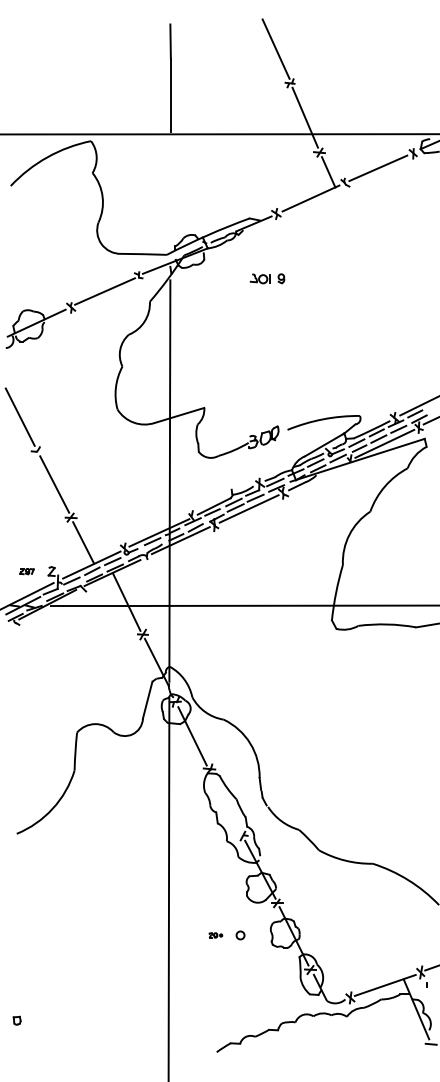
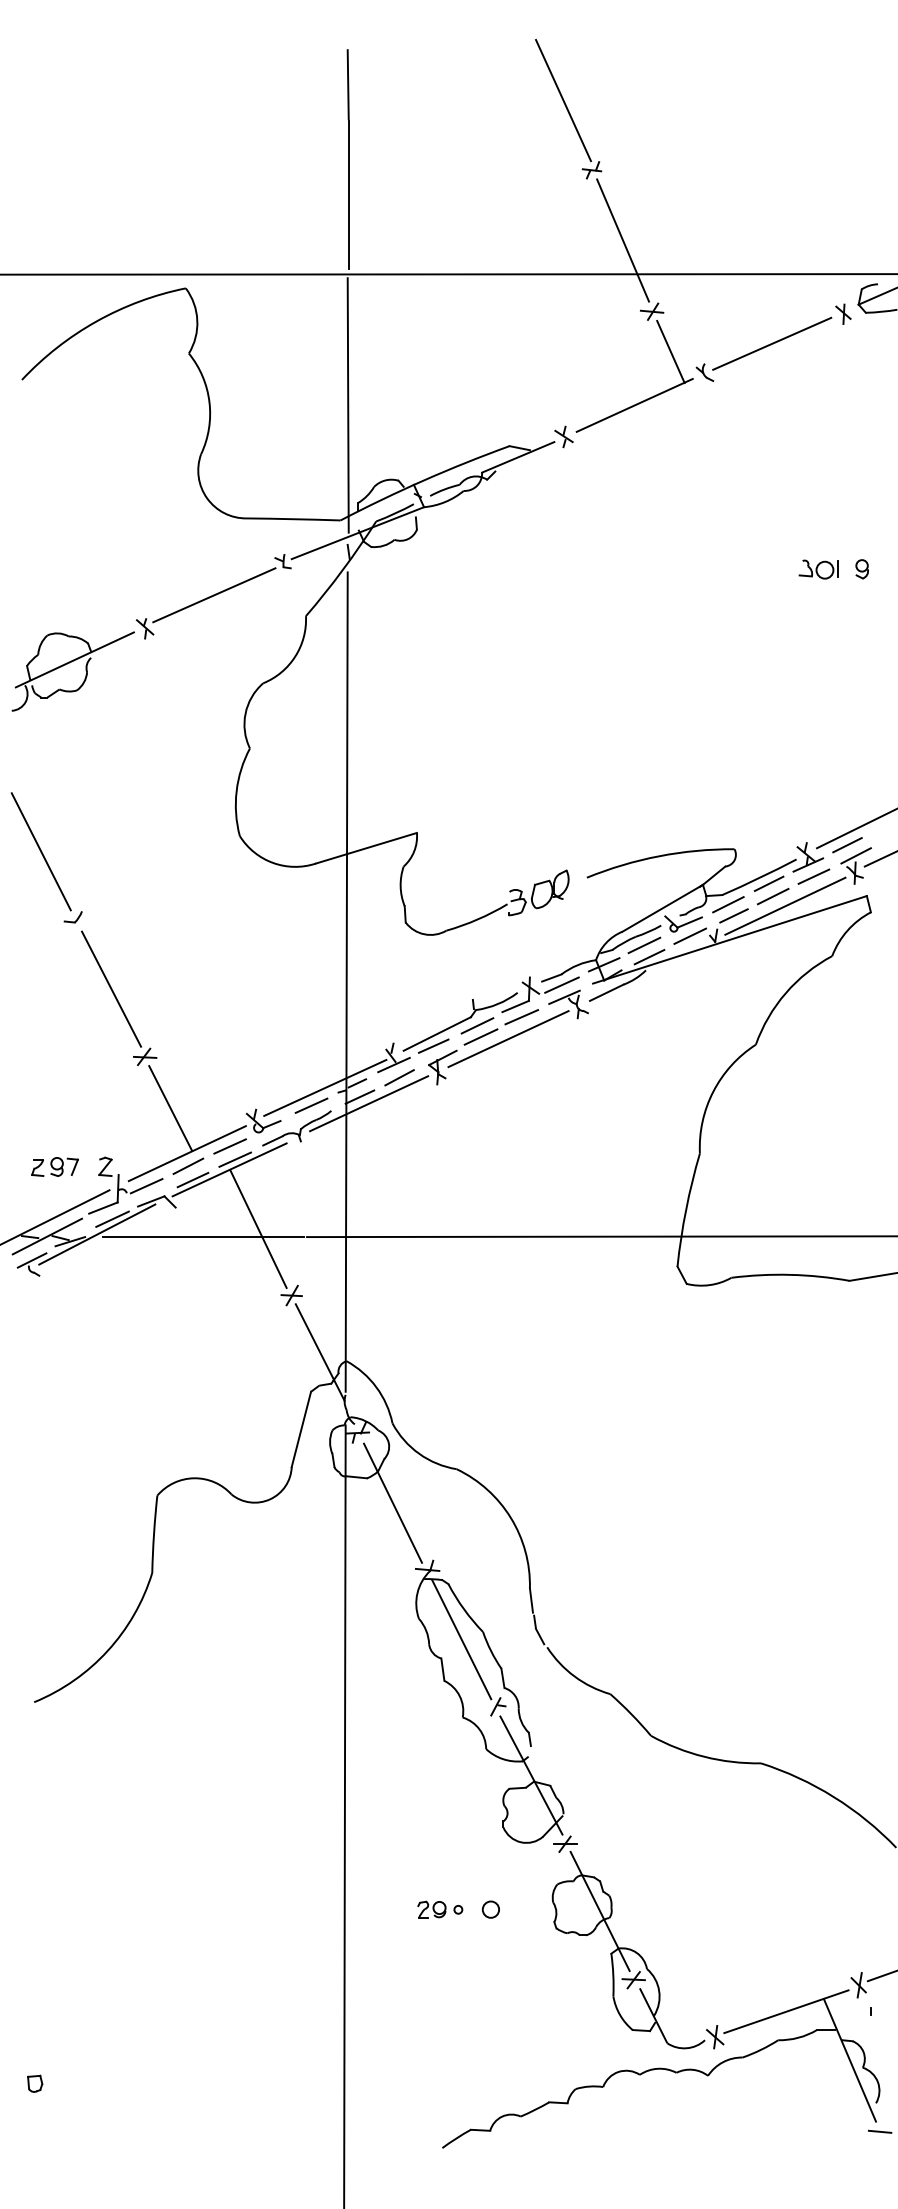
line: (170, 198) -> (347, 405), added
part: (267, 278) -> (833, 568), moved
part: (26, 571) -> (54, 1166), size x1.67
line: (225, 803) -> (460, 1640), added
part: (215, 935) -> (439, 1909), size x1.67

